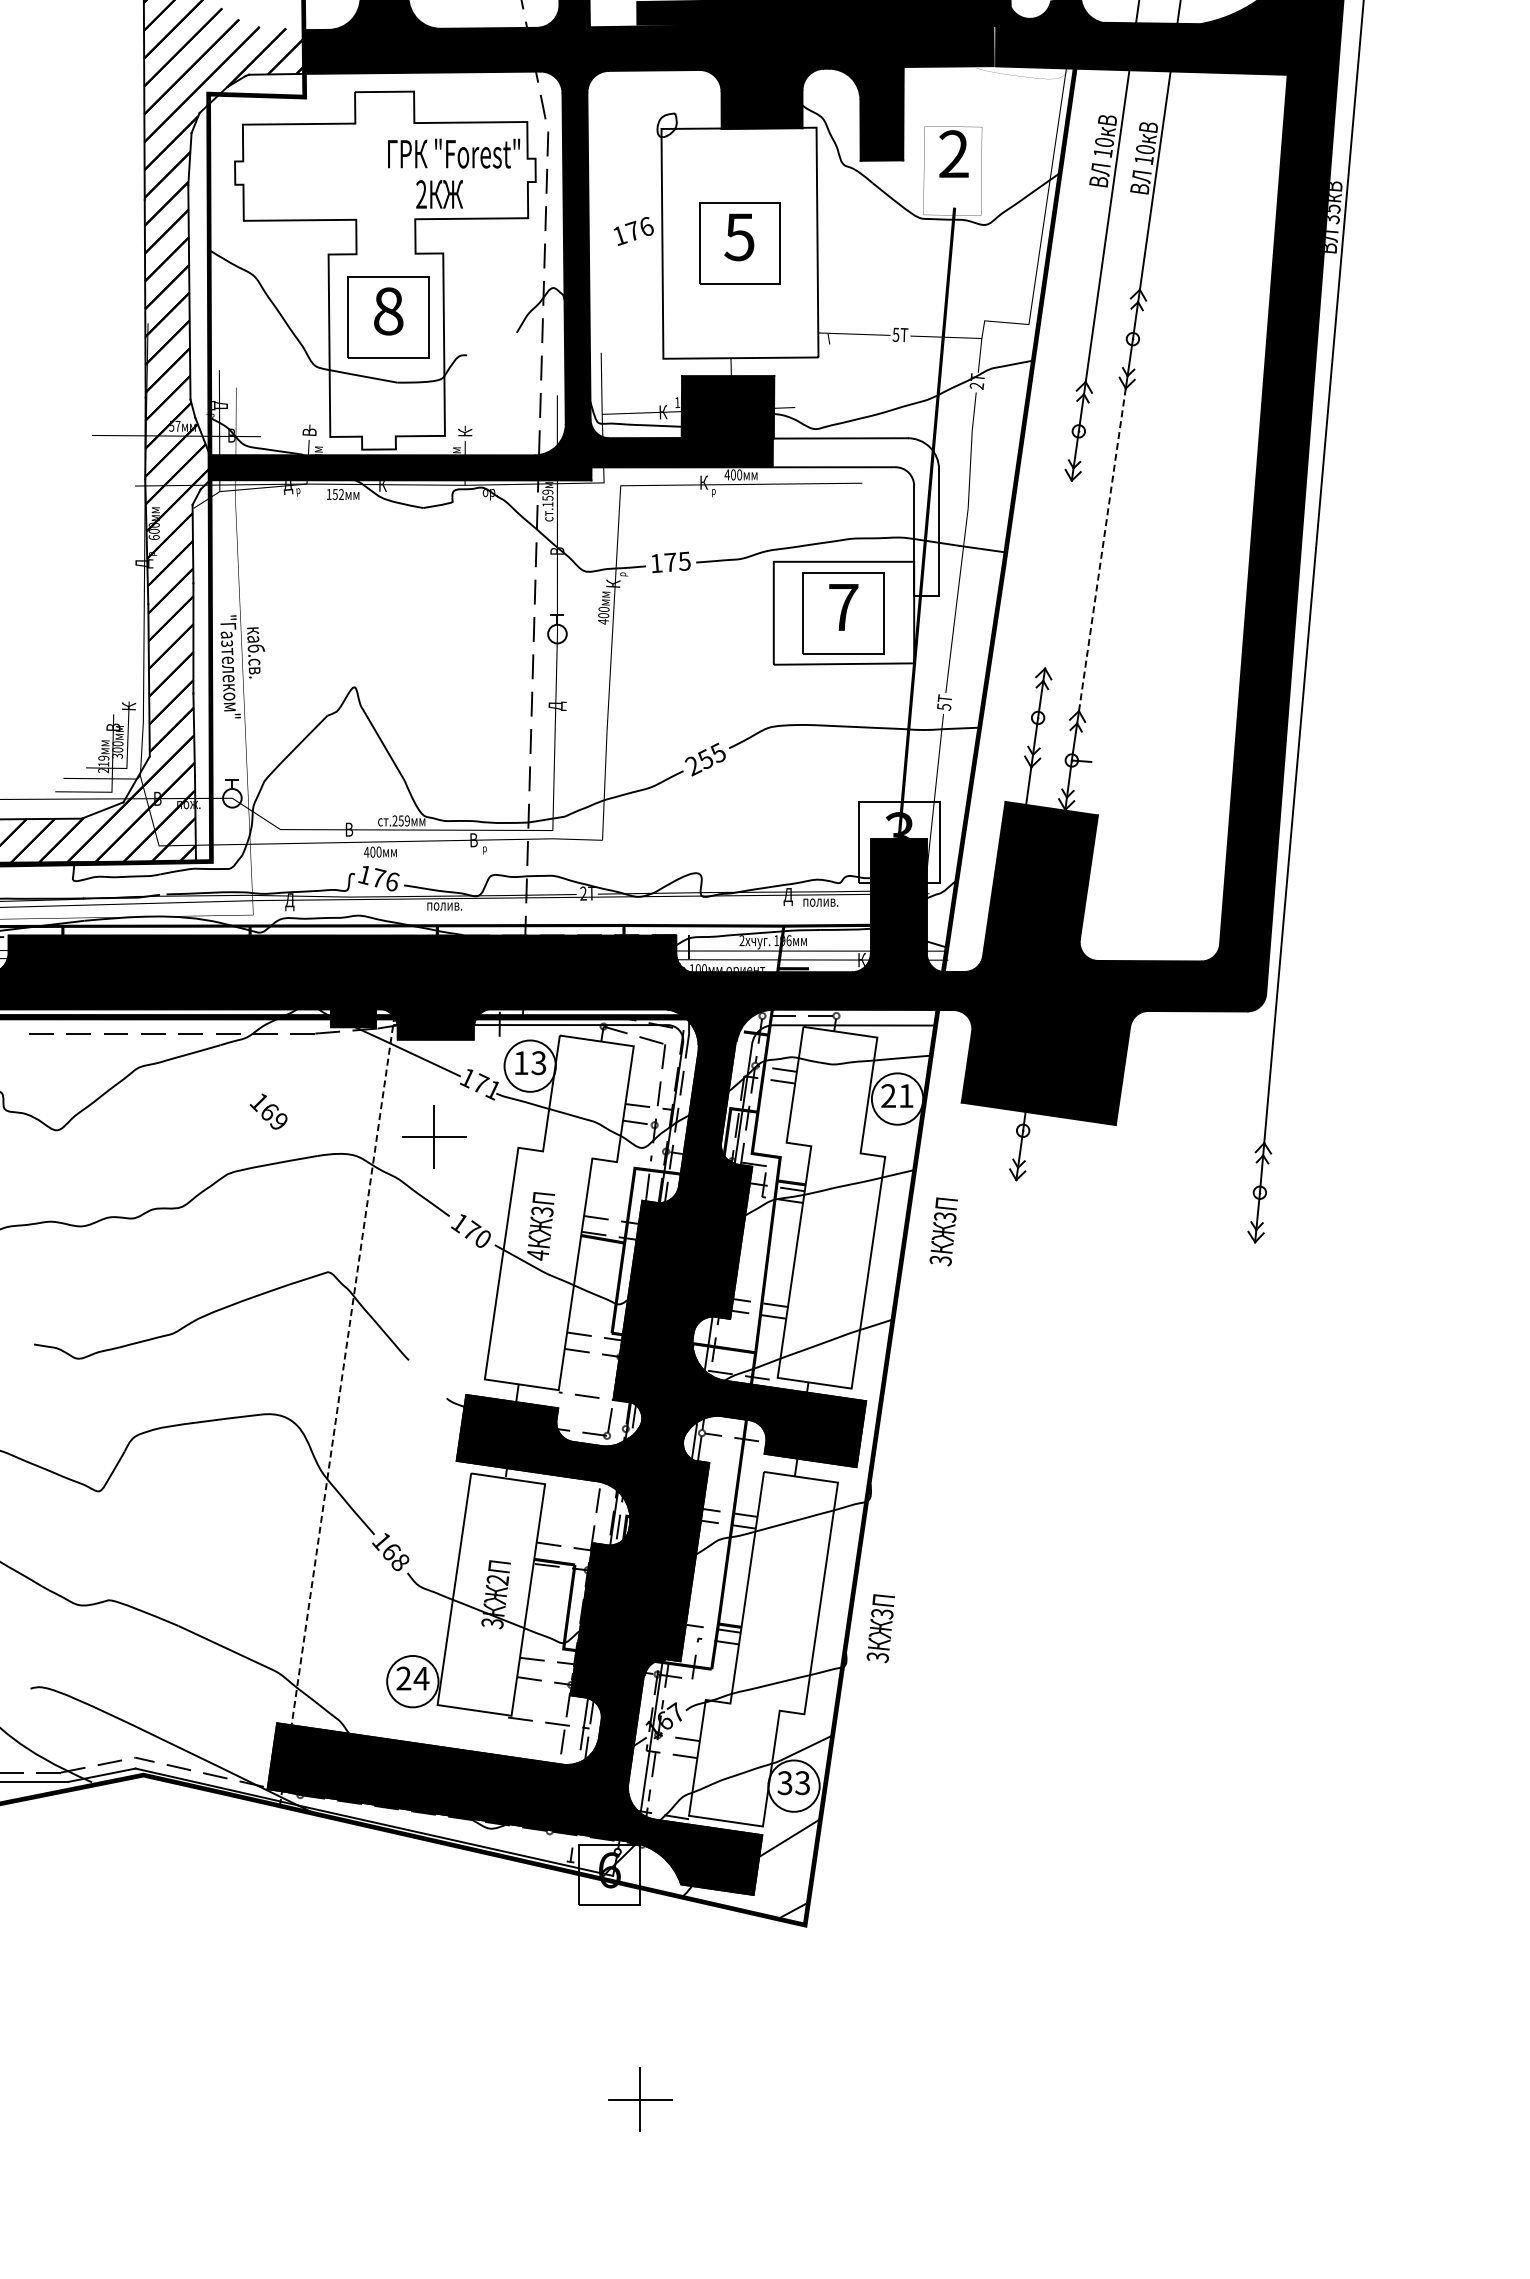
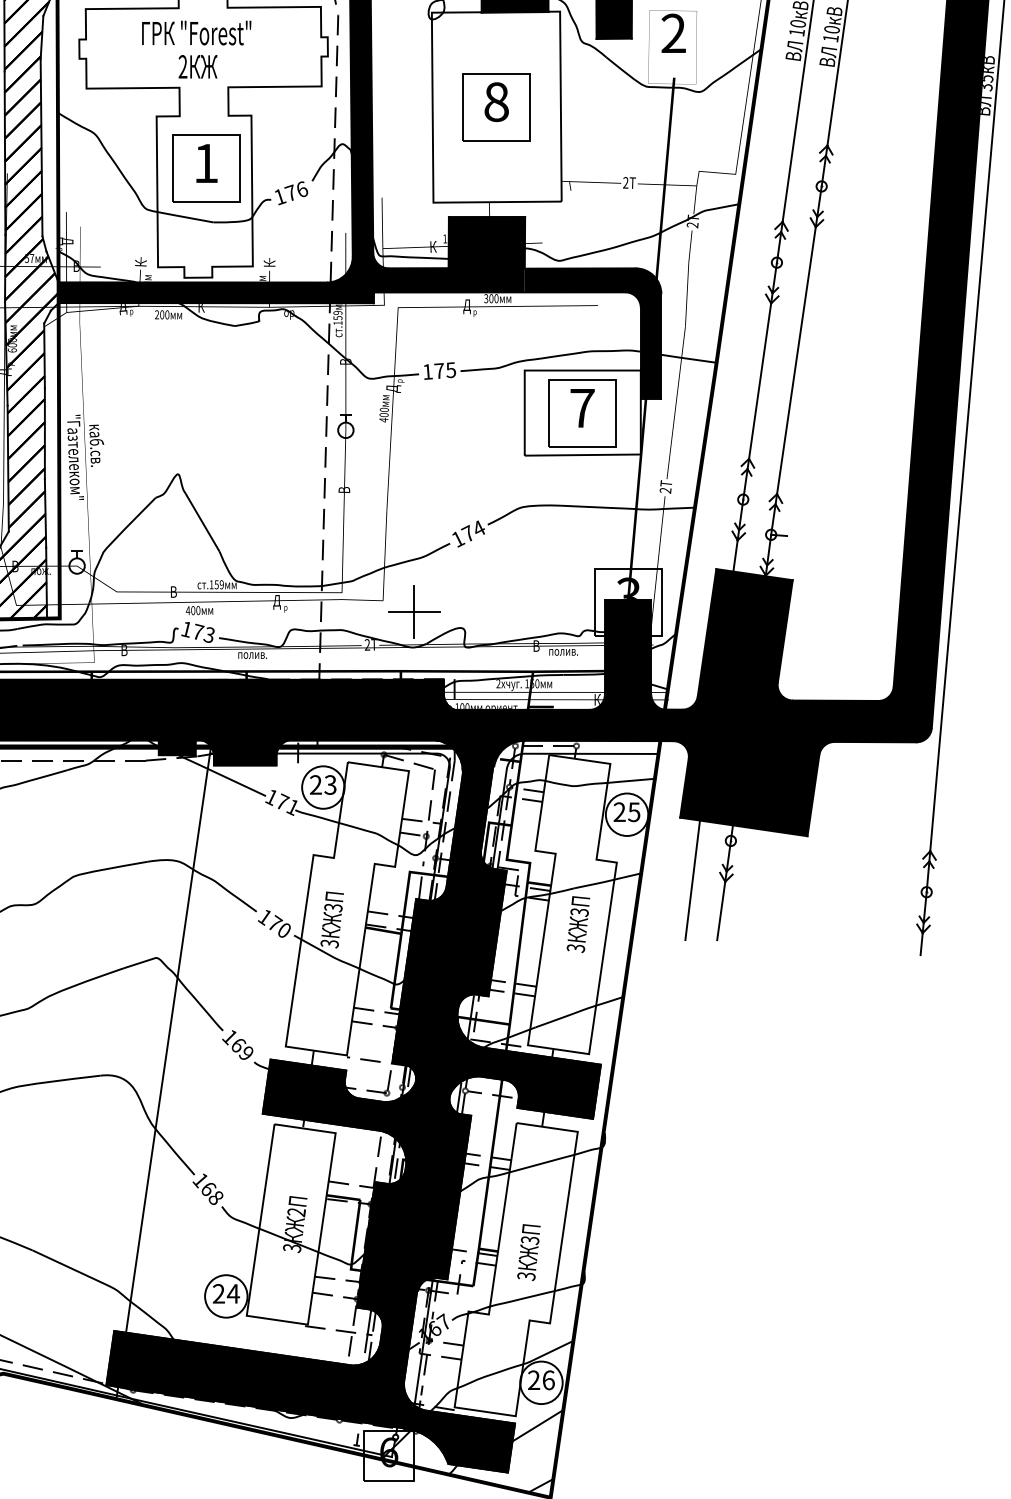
text: (454, 153) -> (197, 32), moved
text: (439, 194) -> (197, 66), moved
text: (633, 231) -> (291, 193), moved
text: (739, 237) -> (496, 102), 5 -> 8
text: (388, 311) -> (206, 163), 8 -> 1
text: (895, 334) -> (625, 182), 5 -> 2
text: (309, 431) -> (140, 262), В -> К
text: (726, 474) -> (485, 298), 400 -> 300
text: (703, 484) -> (466, 306), К -> Д
text: (334, 494) -> (161, 314), 152 -> 200
fill: (856, 516) -> (593, 333), added
line: (1102, 549) -> (796, 360), dashed -> solid
line: (1058, 574) -> (760, 381), added
text: (615, 583) -> (393, 388), К -> Д
text: (557, 705) -> (345, 489), Д -> В
text: (944, 706) -> (665, 490), 5 -> 2
text: (705, 759) -> (468, 533), 255 -> 174
text: (394, 820) -> (211, 584), .259 -> .159
text: (473, 842) -> (276, 602), В -> Д
text: (392, 881) -> (209, 634), 176 -> 173
text: (787, 896) -> (536, 647), Д -> В
text: (289, 902) -> (124, 652), Д -> В
text: (785, 940) -> (534, 683), 196 -> 150
text: (521, 1062) -> (316, 784), 13 -> 23
text: (905, 1096) -> (633, 812), 21 -> 25
text: (268, 1111) -> (237, 1044), moved
part: (434, 1136) -> (414, 611), moved
line: (978, 1168) -> (693, 872), added
line: (1011, 1215) -> (721, 911), added
text: (943, 1231) -> (578, 924), moved
text: (537, 1255) -> (329, 944), 4 -> 3
line: (1253, 1255) -> (921, 944), added
line: (337, 1407) -> (164, 1069), dashed -> solid
text: (880, 1628) -> (528, 1252), moved
text: (793, 1783) -> (541, 1380), 33 -> 26

